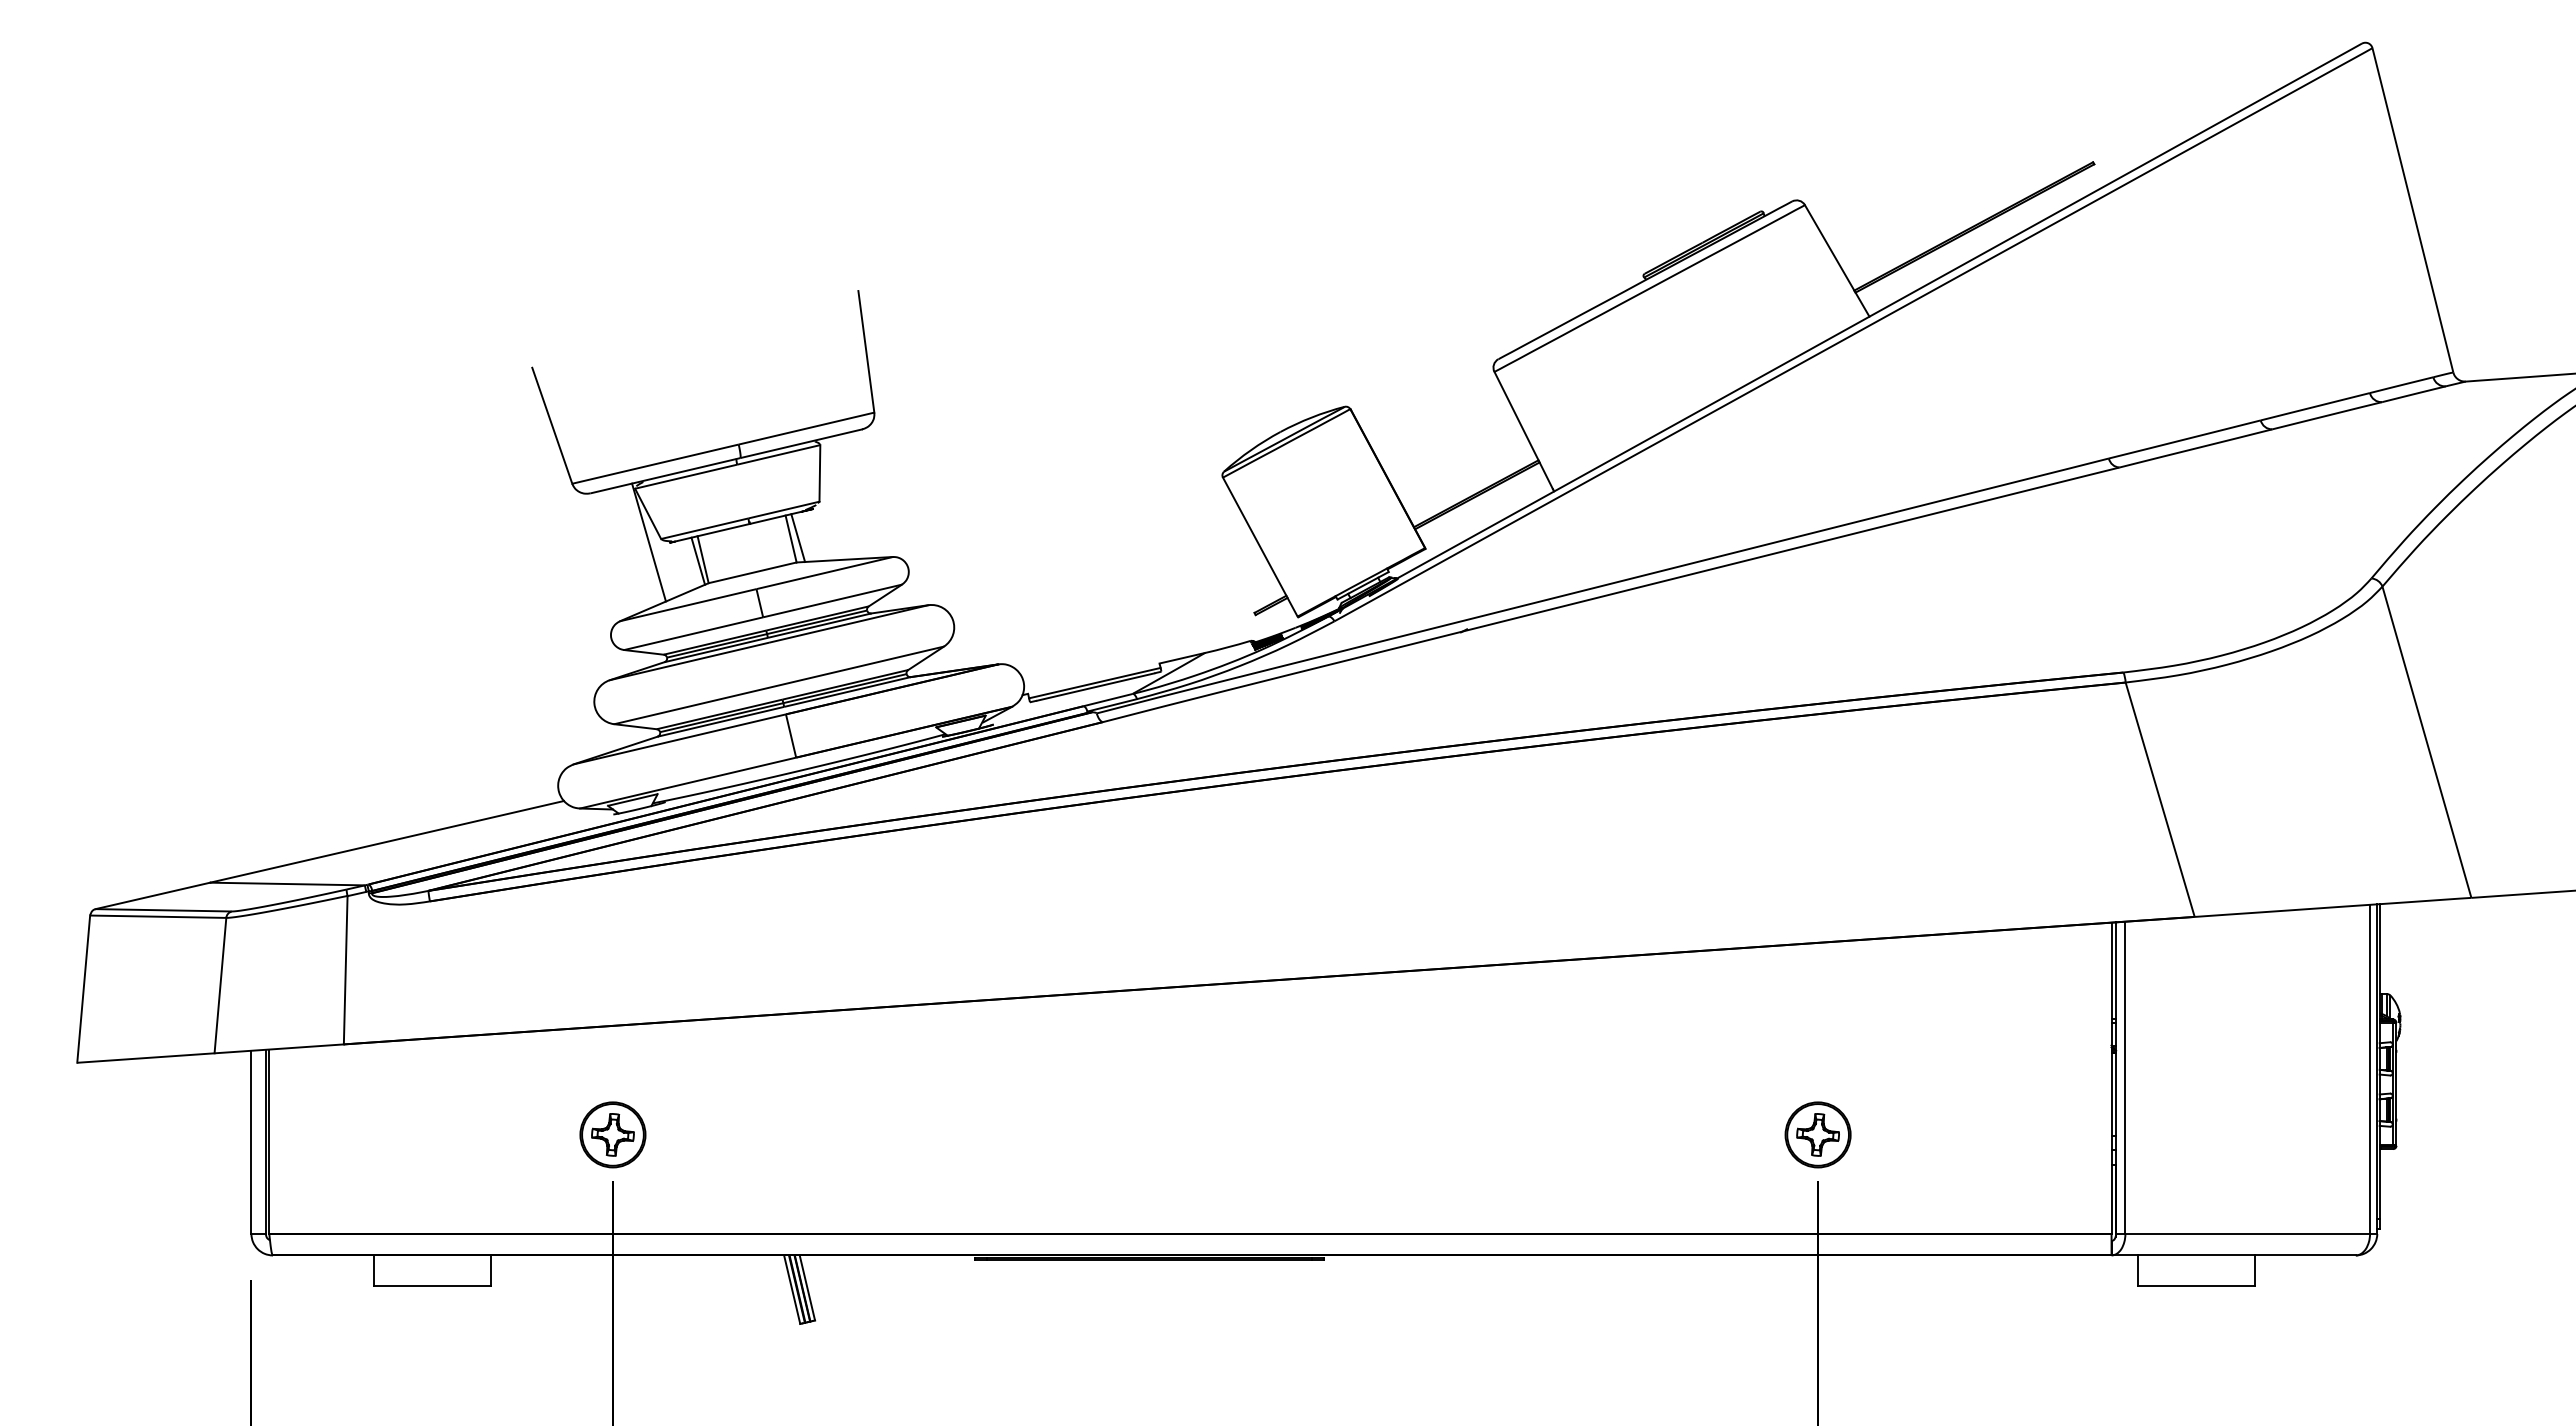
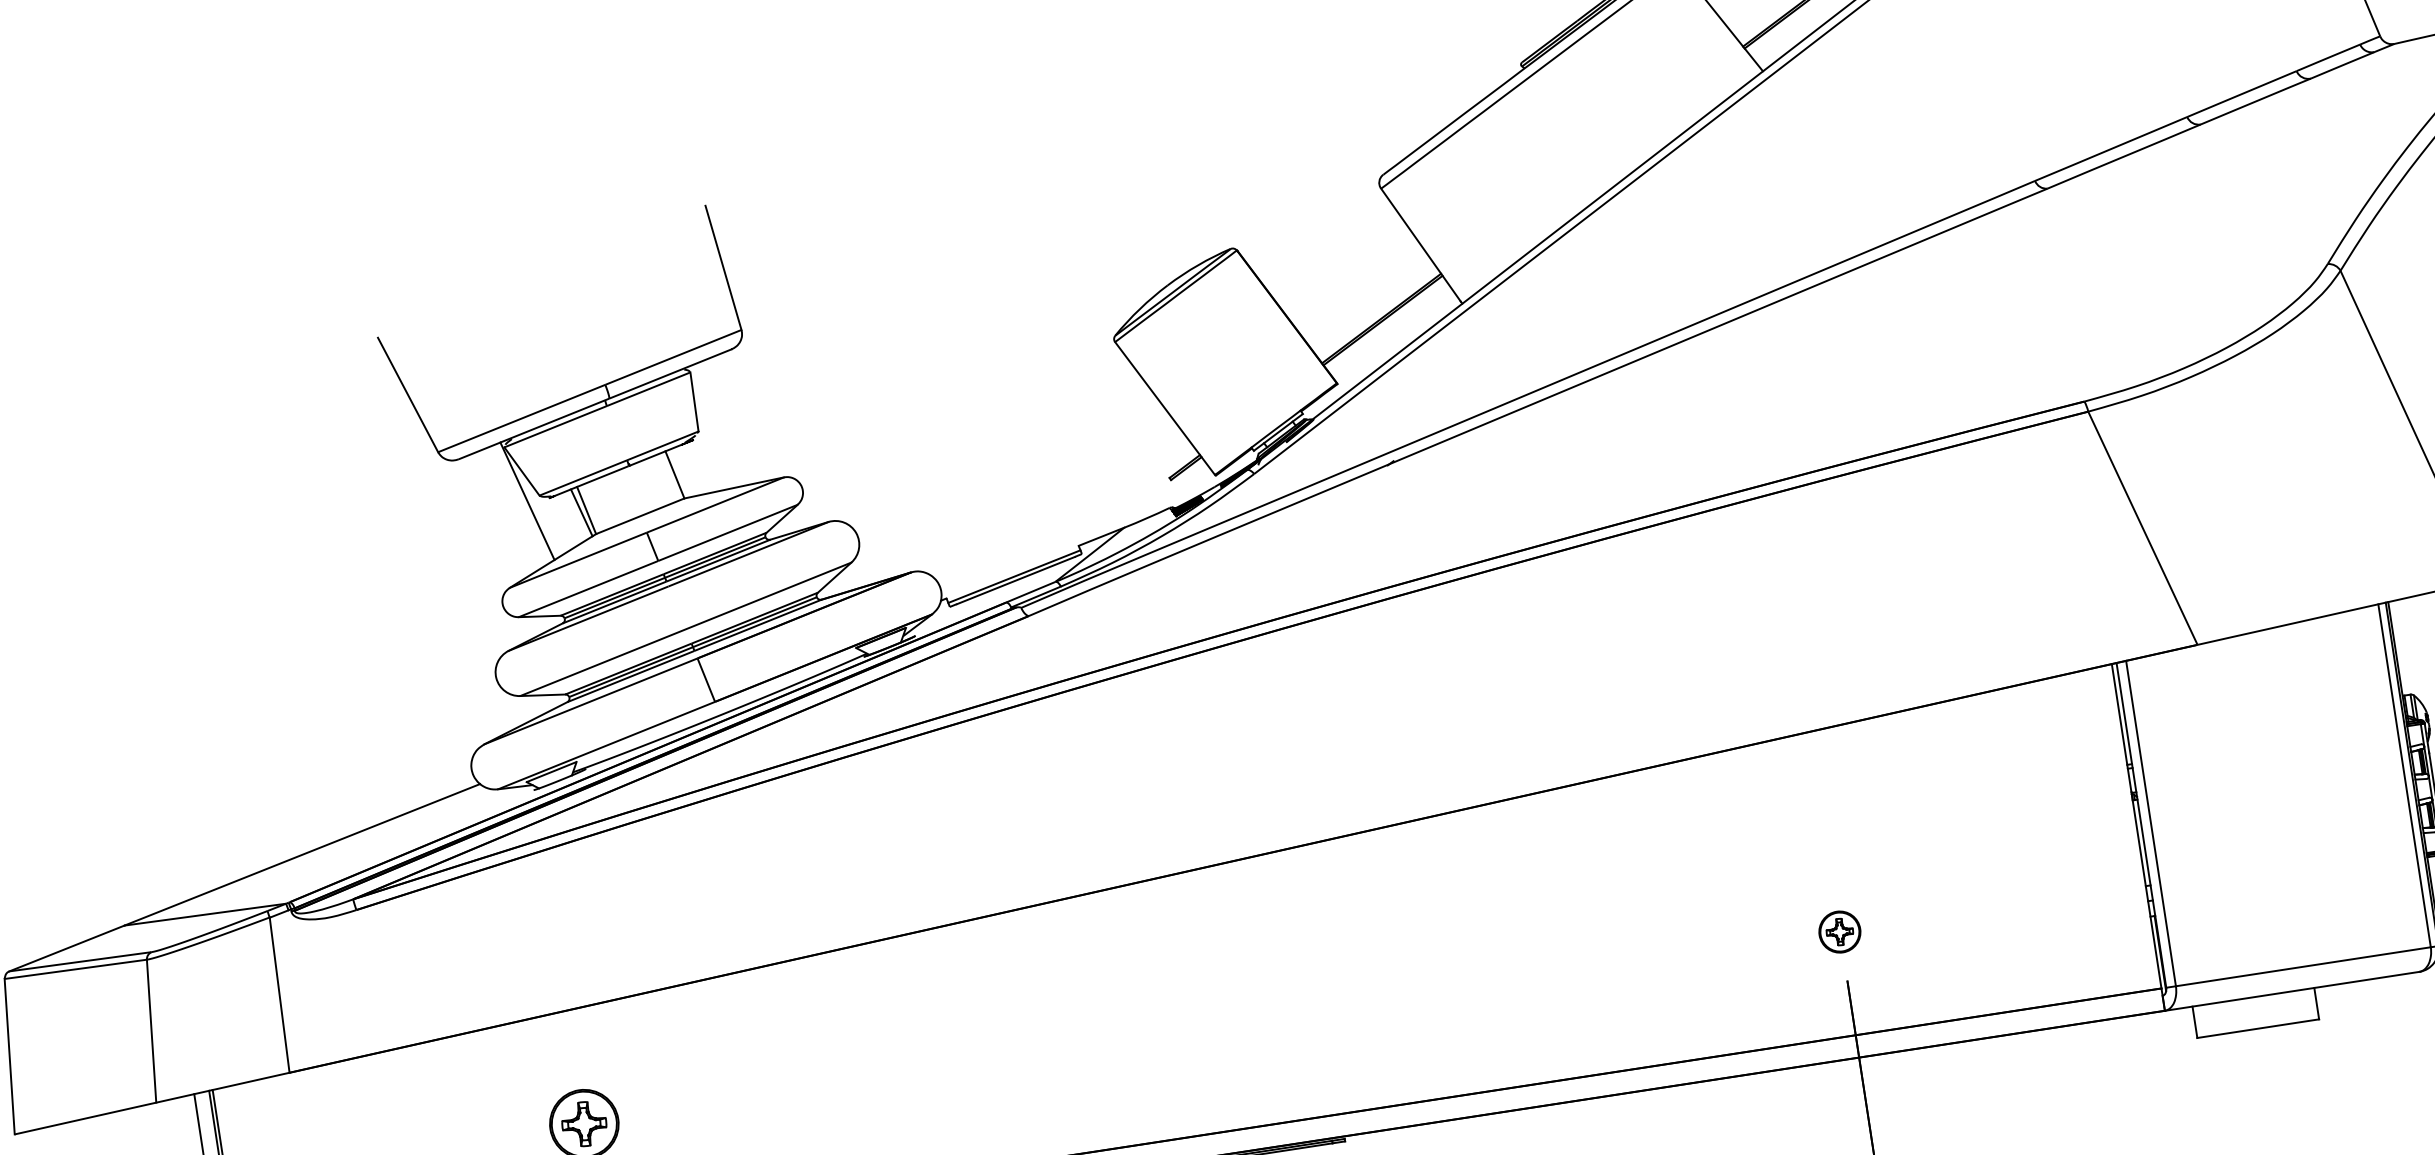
line: (798, 537) -> (682, 472), removed
part: (1817, 1134) -> (1839, 931), size x0.6

